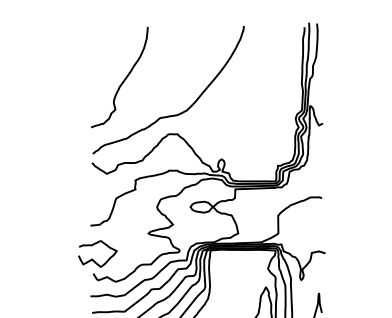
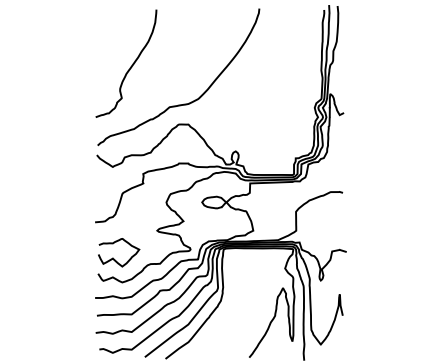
curve: (92, 258) -> (113, 257), moved

